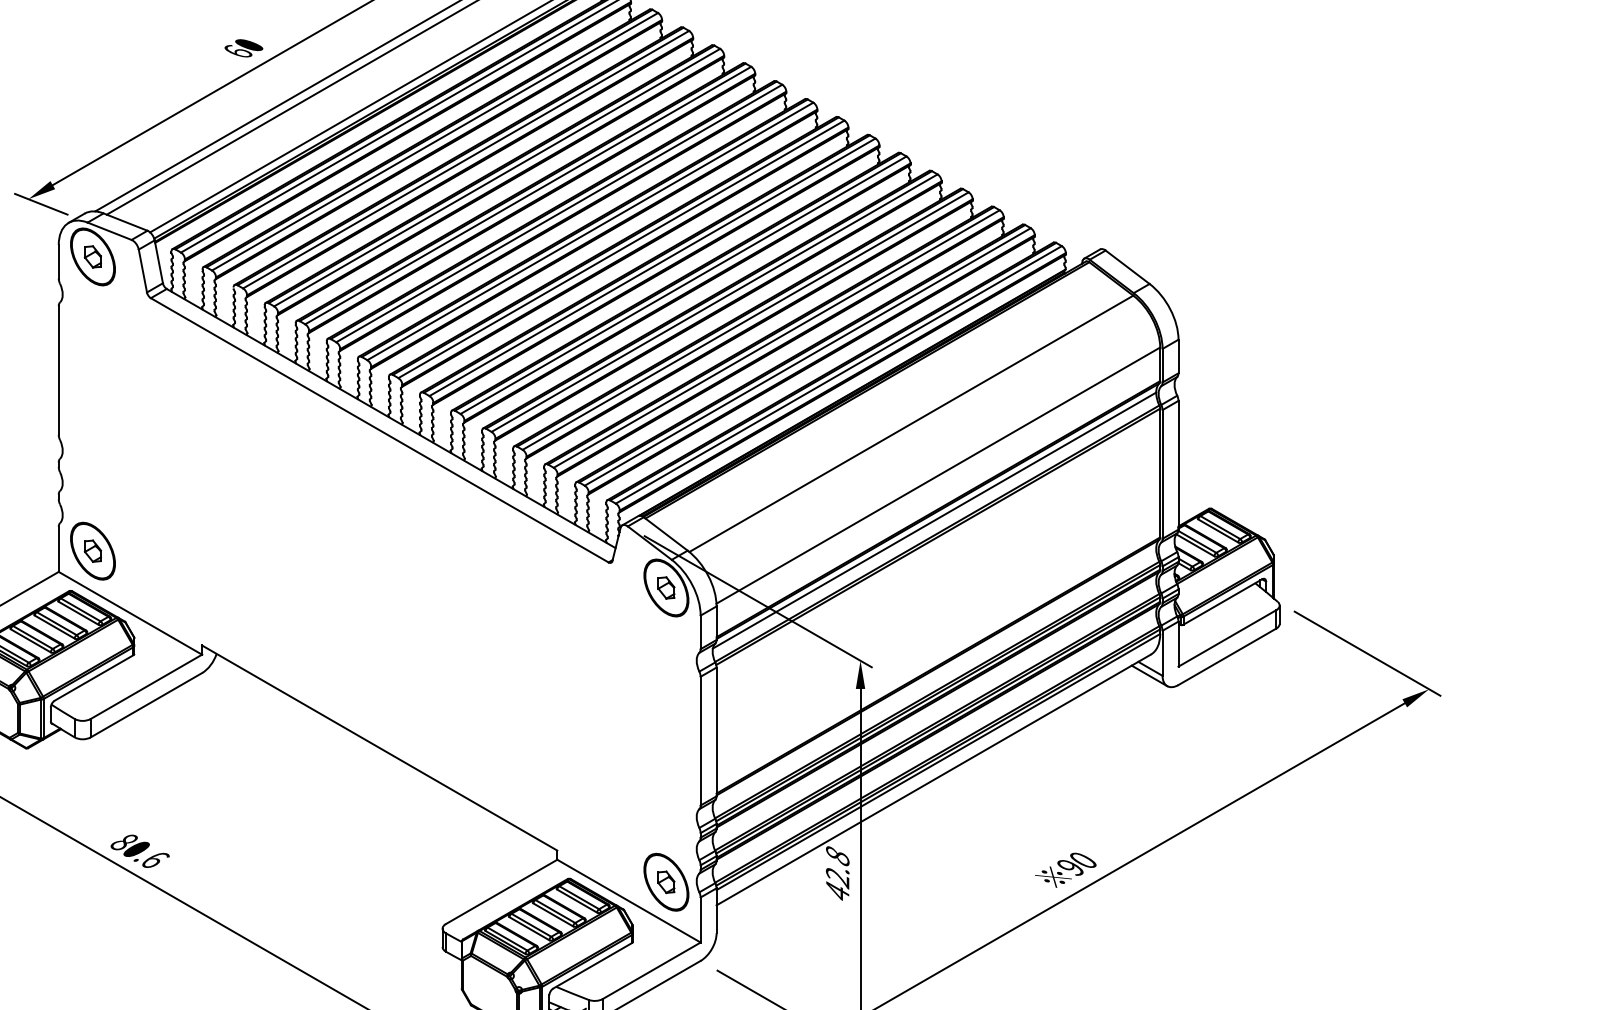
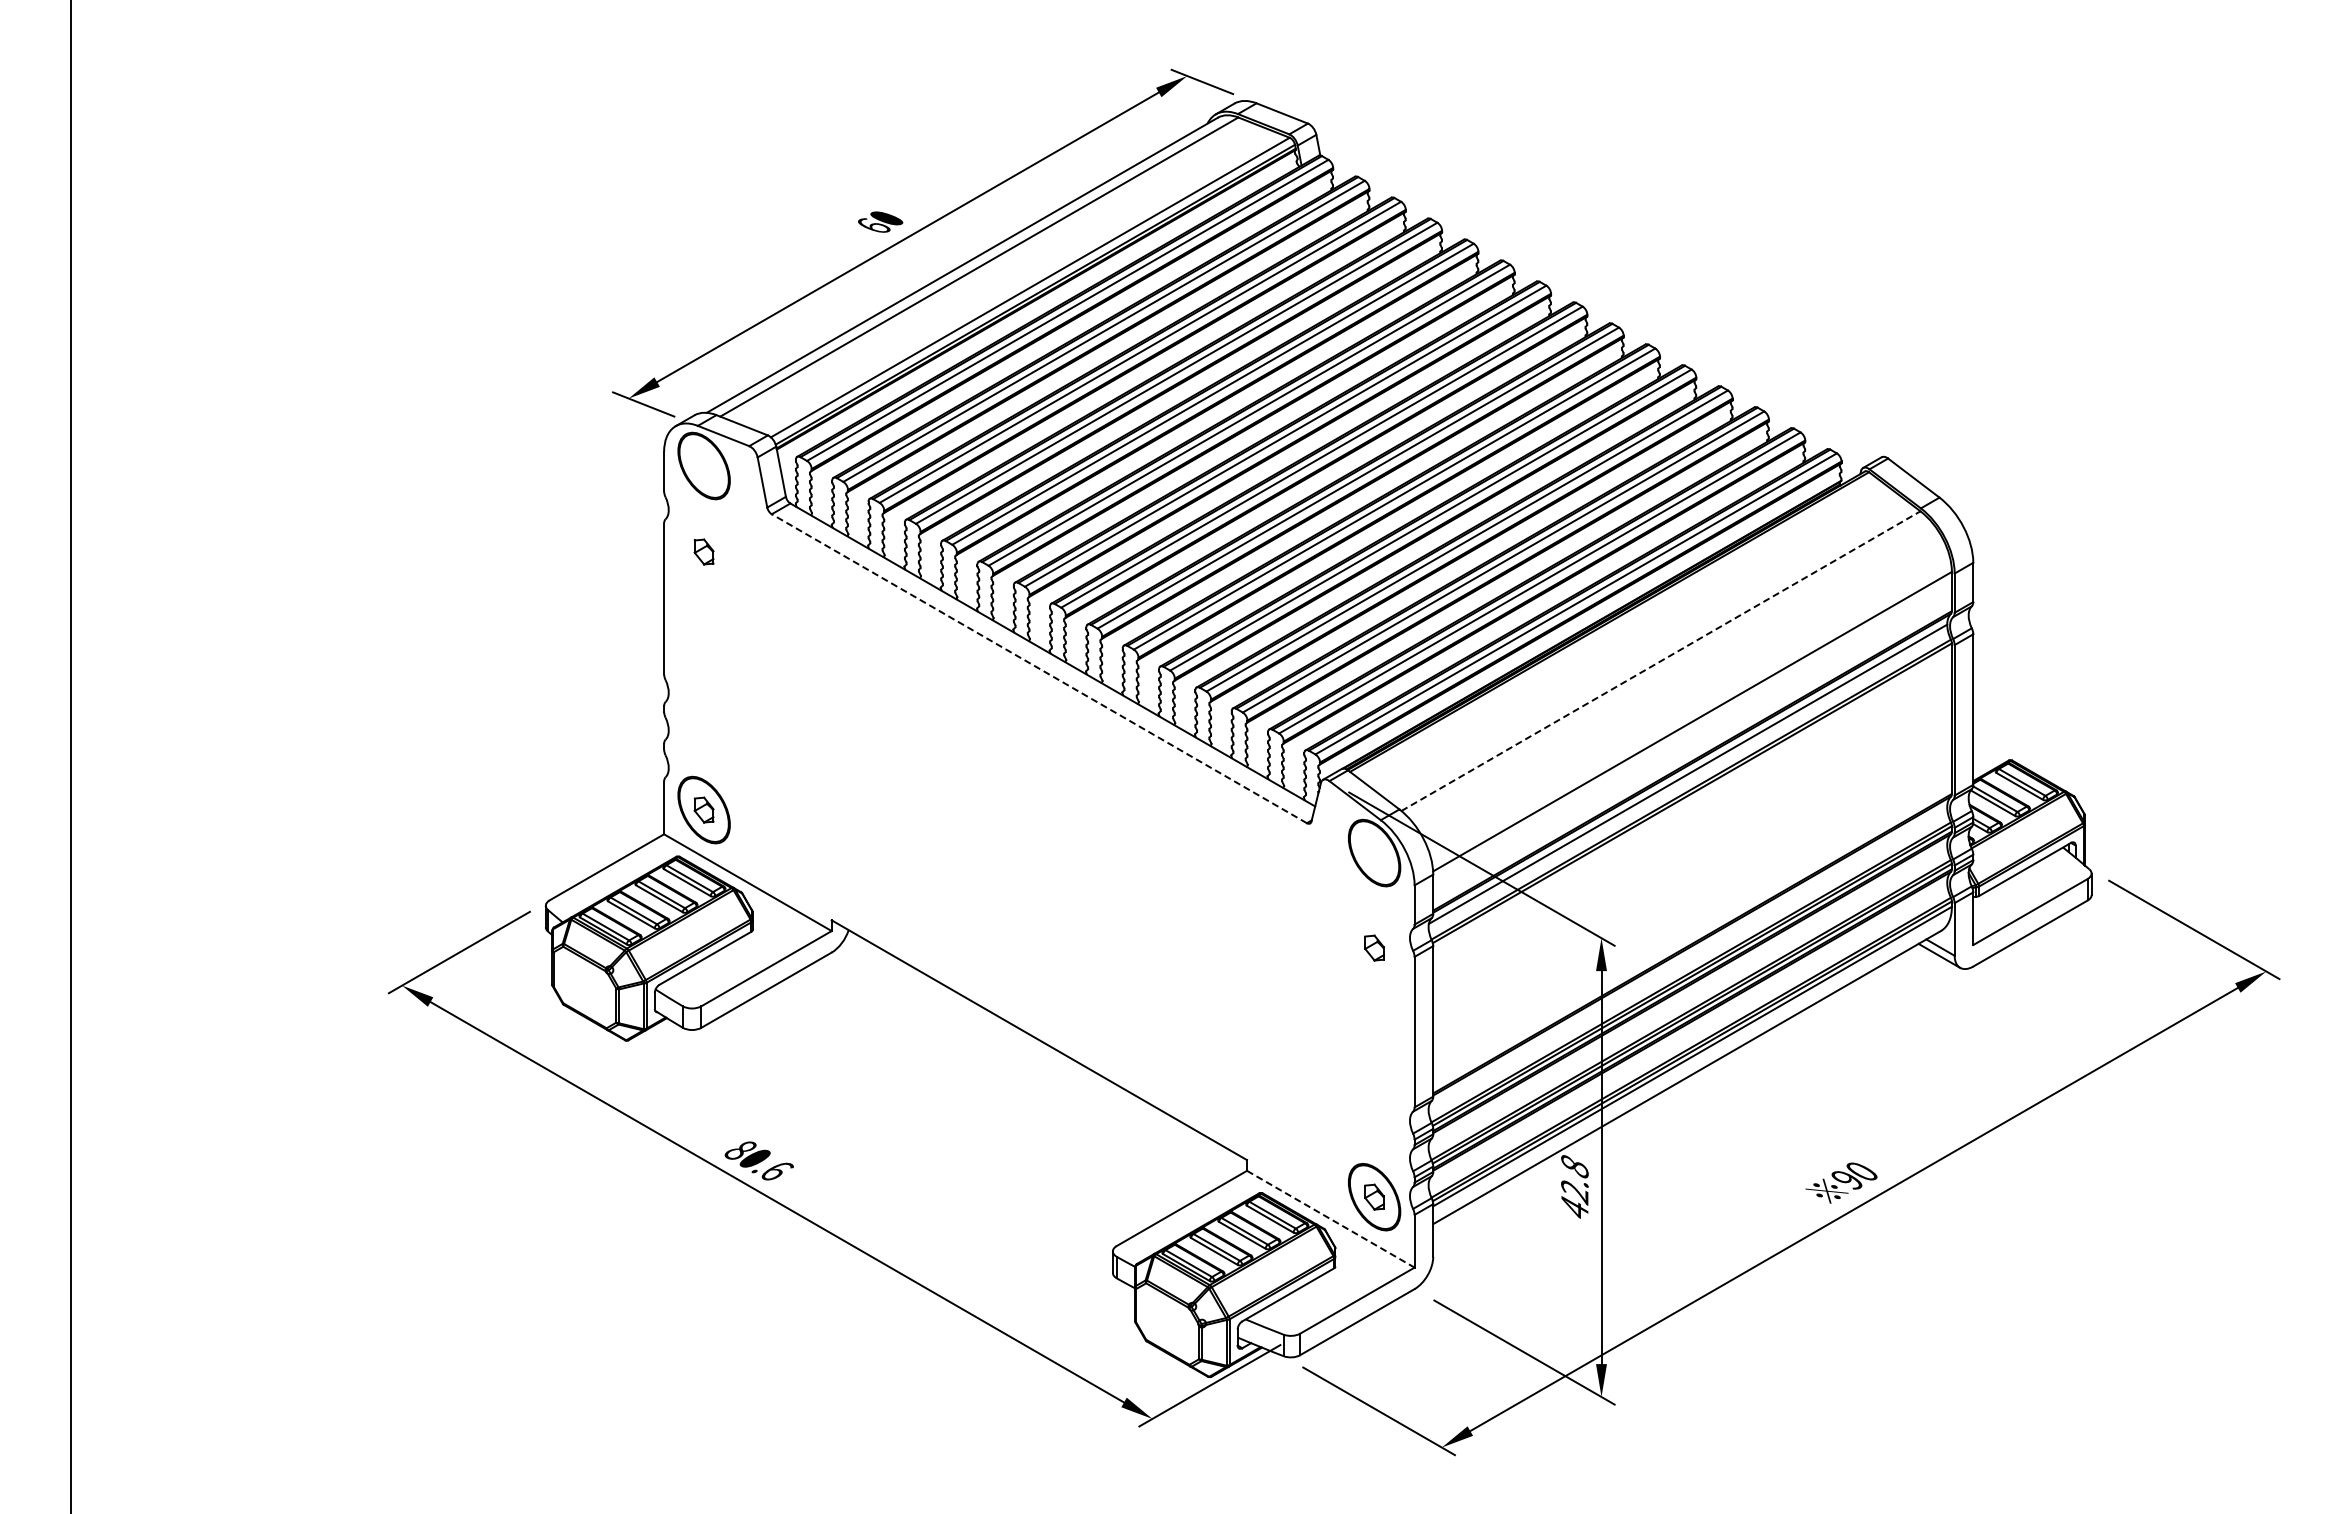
part: (92, 256) -> (703, 551), moved
line: (910, 424) -> (1660, 661), solid -> dashed
line: (379, 430) -> (1039, 668), solid -> dashed
part: (666, 587) -> (1374, 947), moved
line: (628, 901) -> (1330, 1219), solid -> dashed

